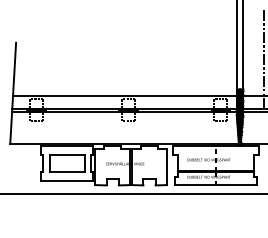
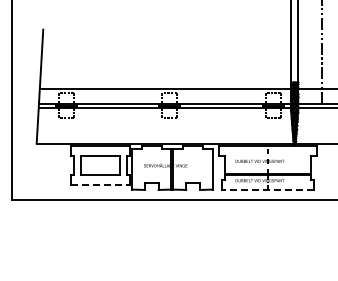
line: (67, 181) -> (100, 185), solid -> dashed
line: (215, 185) -> (267, 189), solid -> dashed

